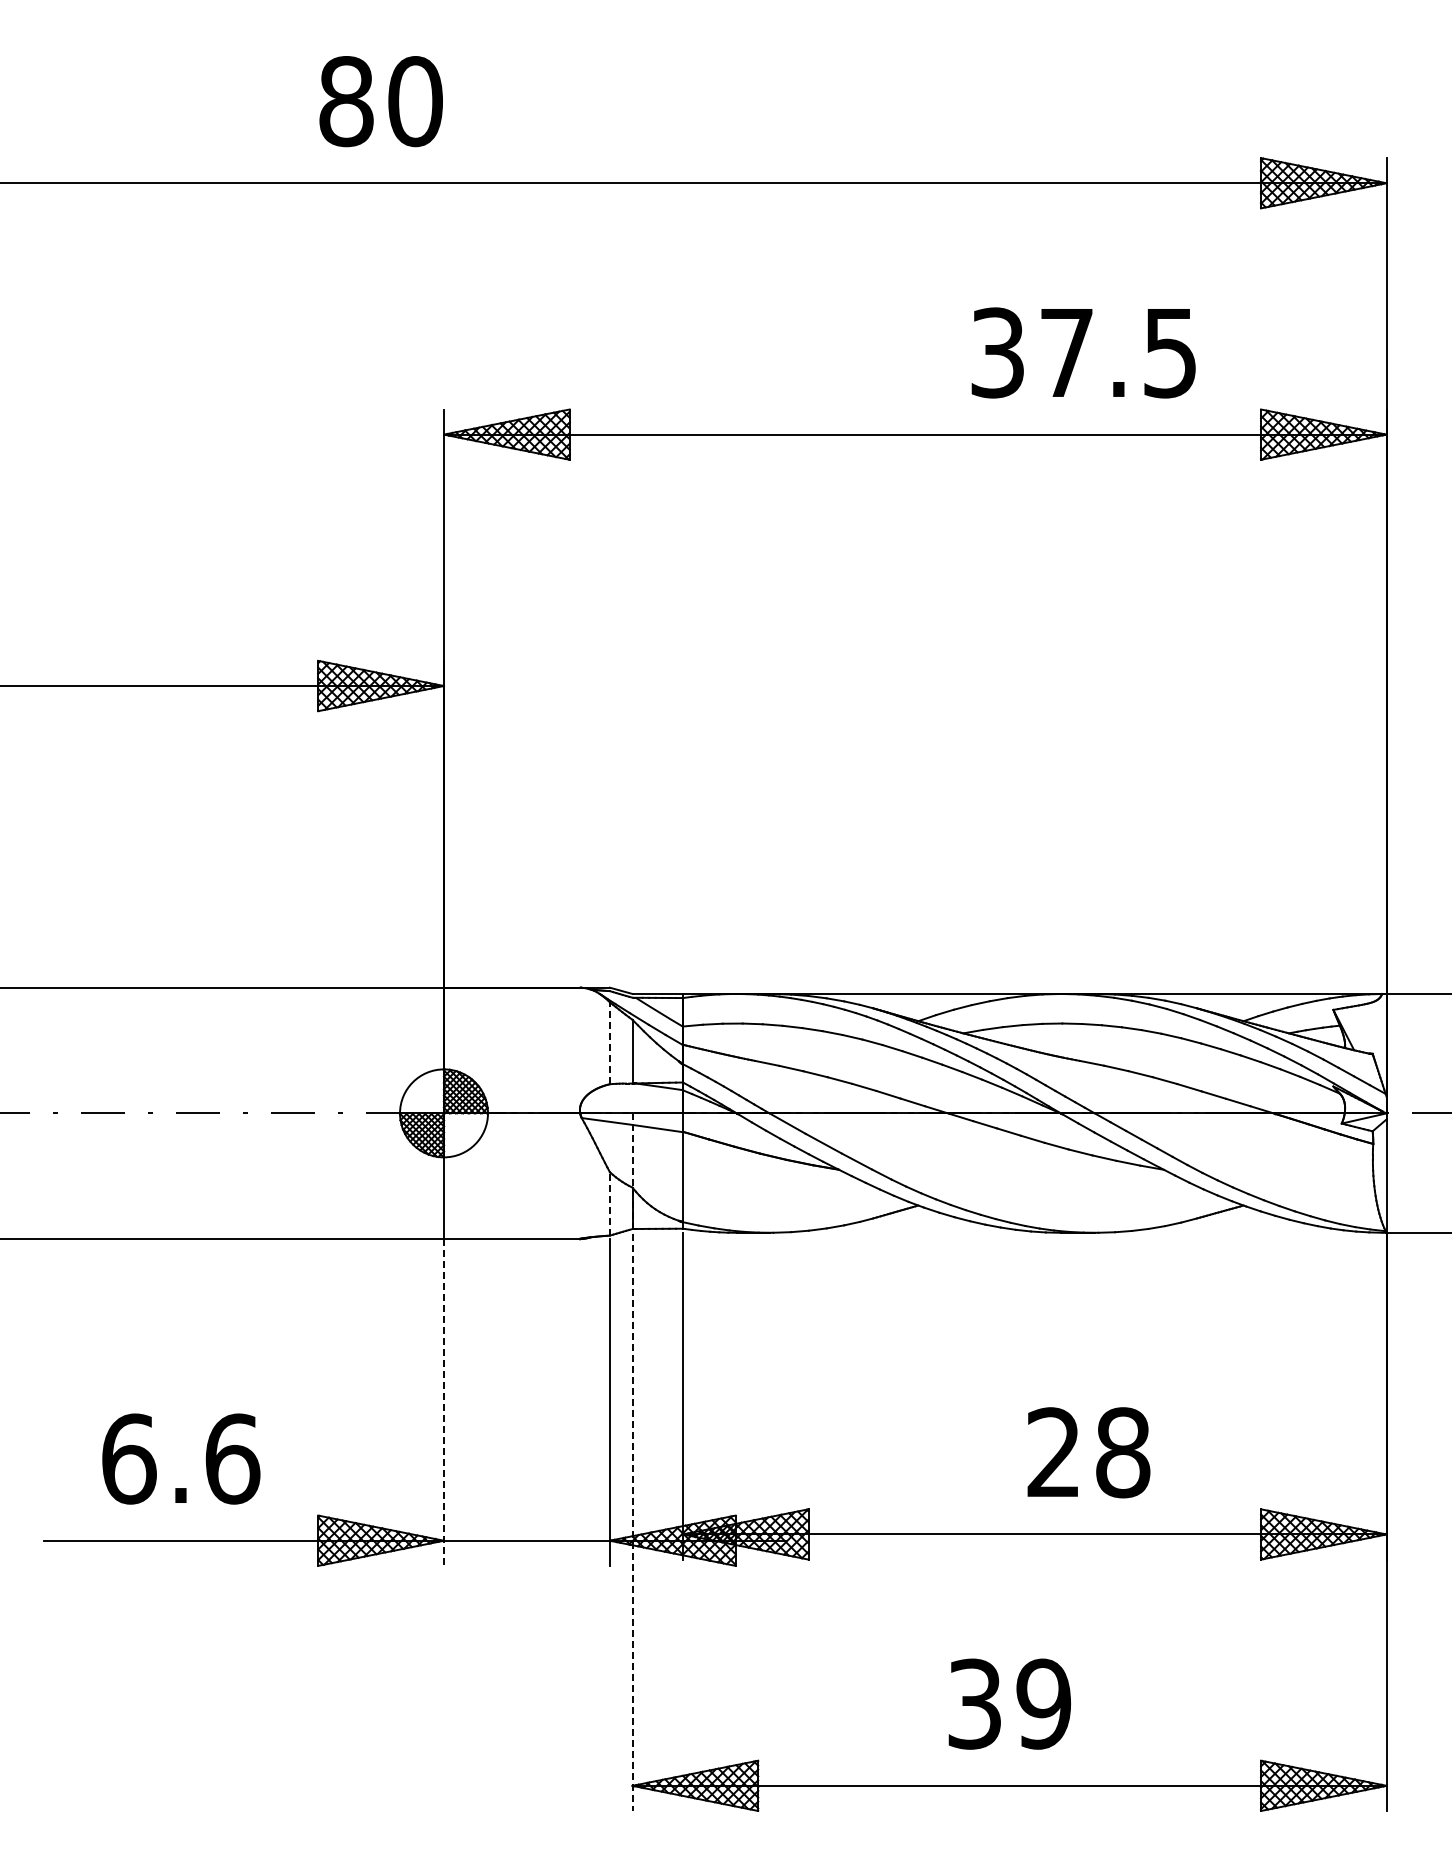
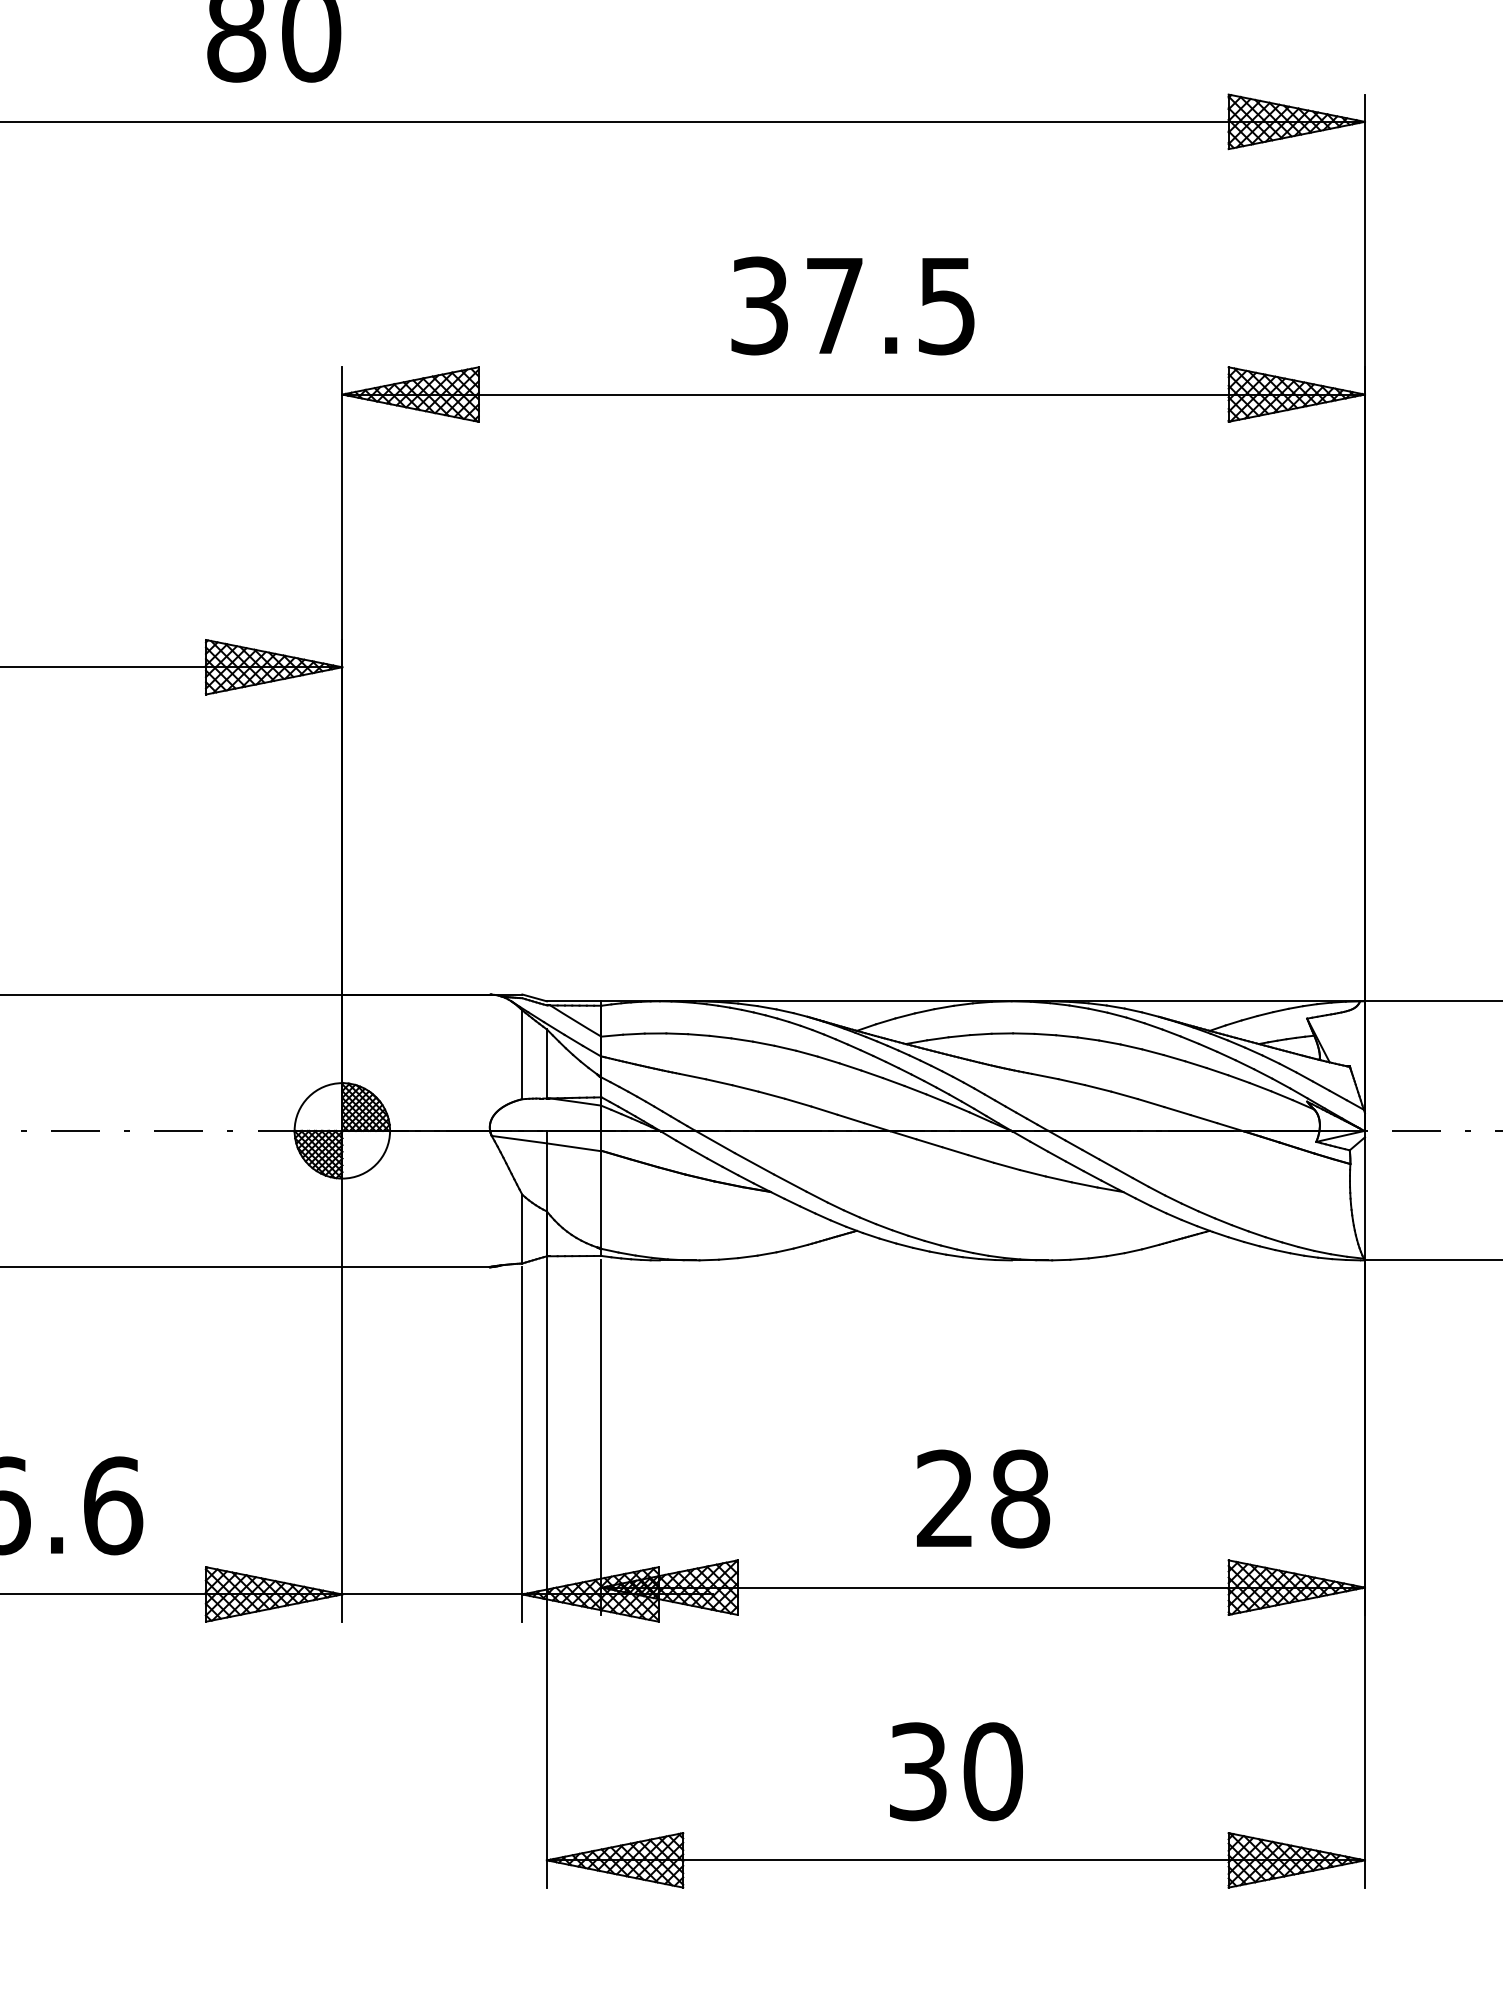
text: (1083, 352) -> (852, 305), moved
line: (609, 1043) -> (521, 1055), dashed -> solid
line: (609, 1203) -> (521, 1228), dashed -> solid
line: (444, 1402) -> (342, 1444), dashed -> solid
text: (1088, 1452) -> (982, 1498), moved
line: (632, 1462) -> (546, 1509), dashed -> solid
text: (1043, 1703) -> (992, 1771), 39 -> 30

